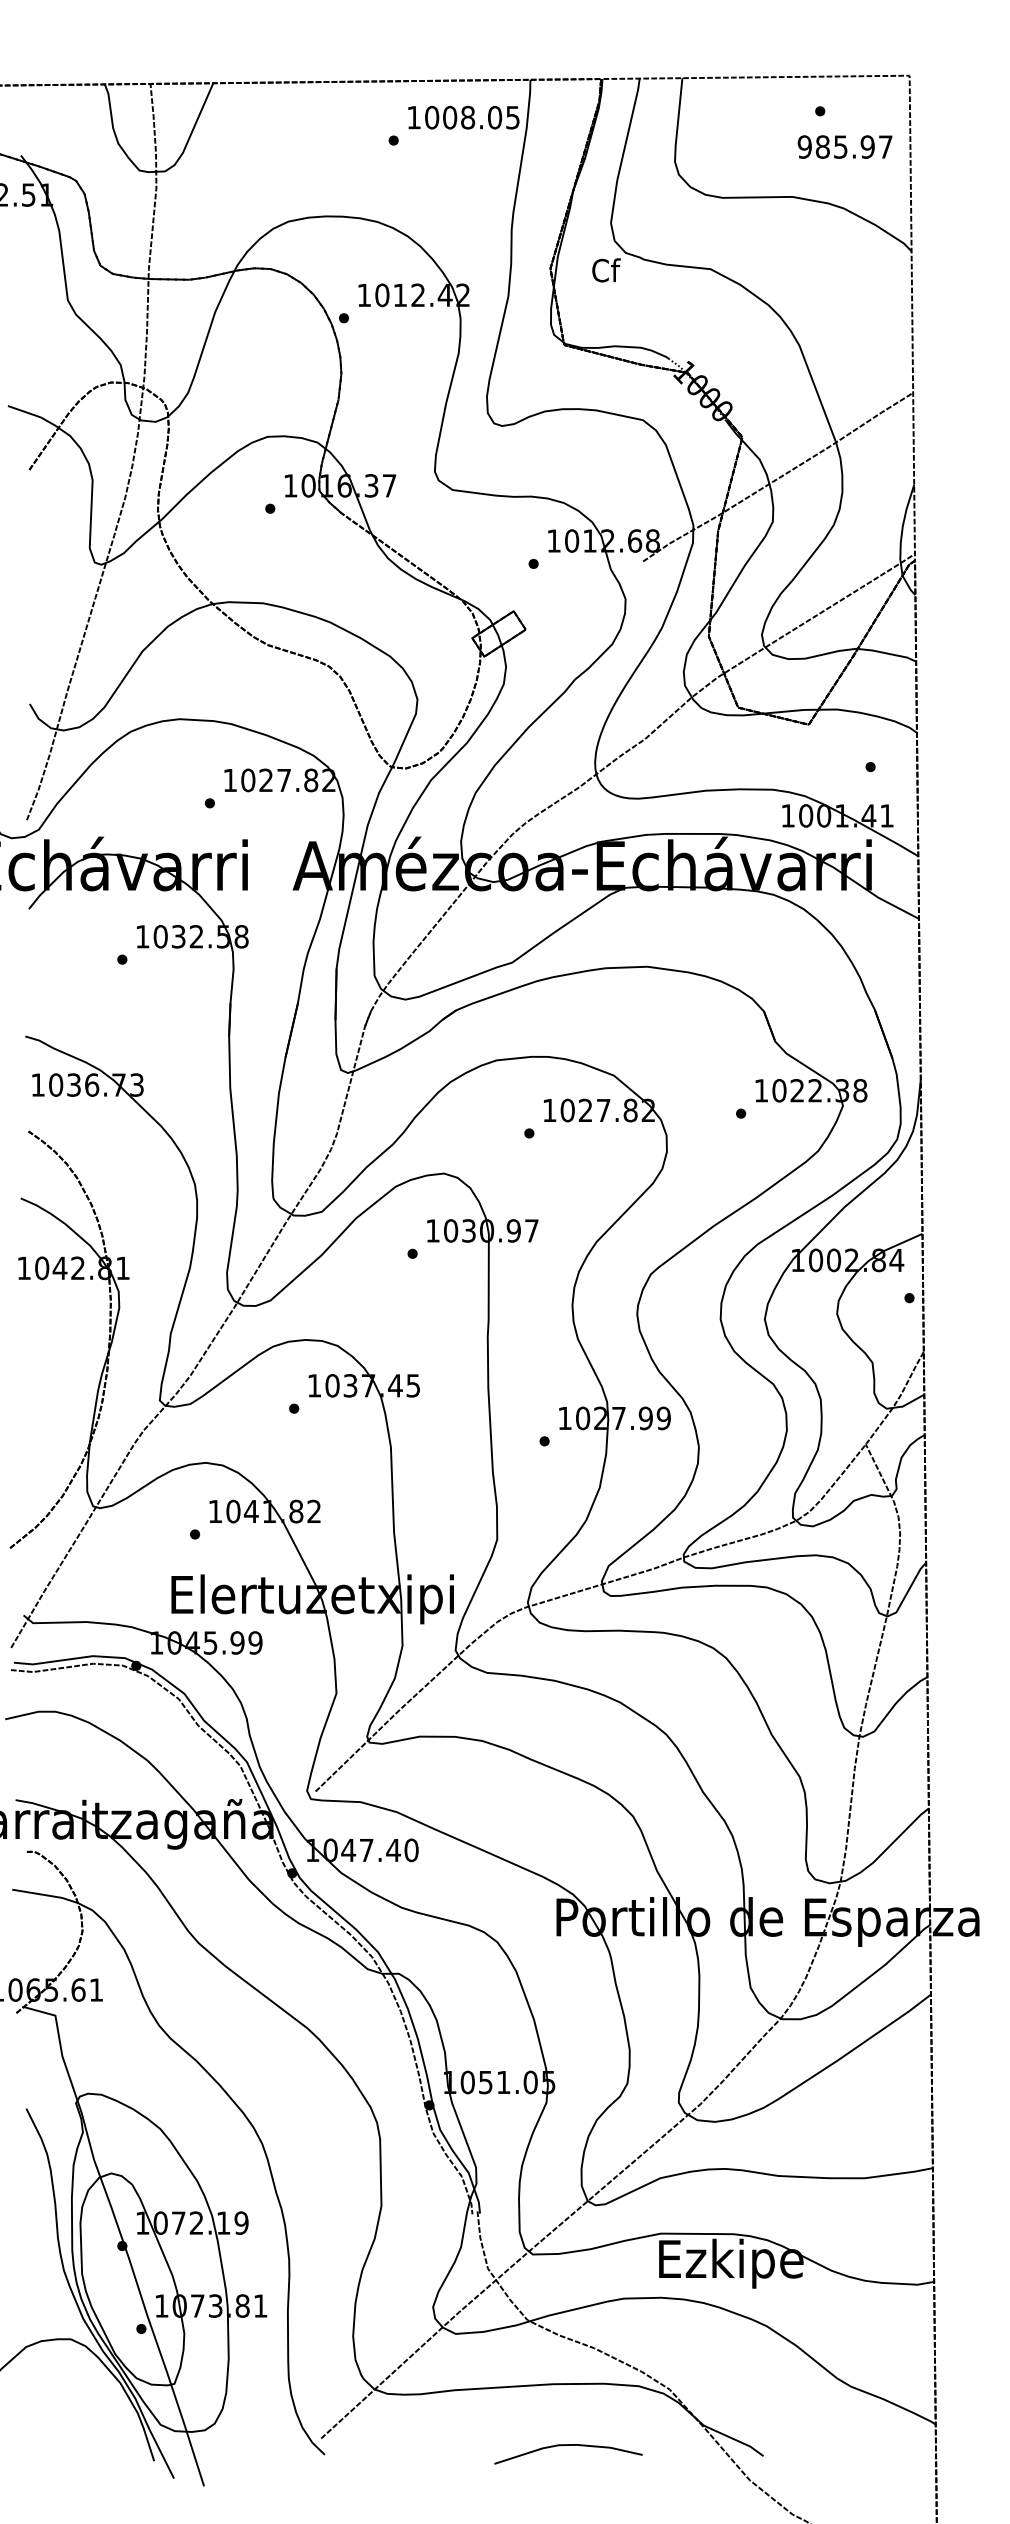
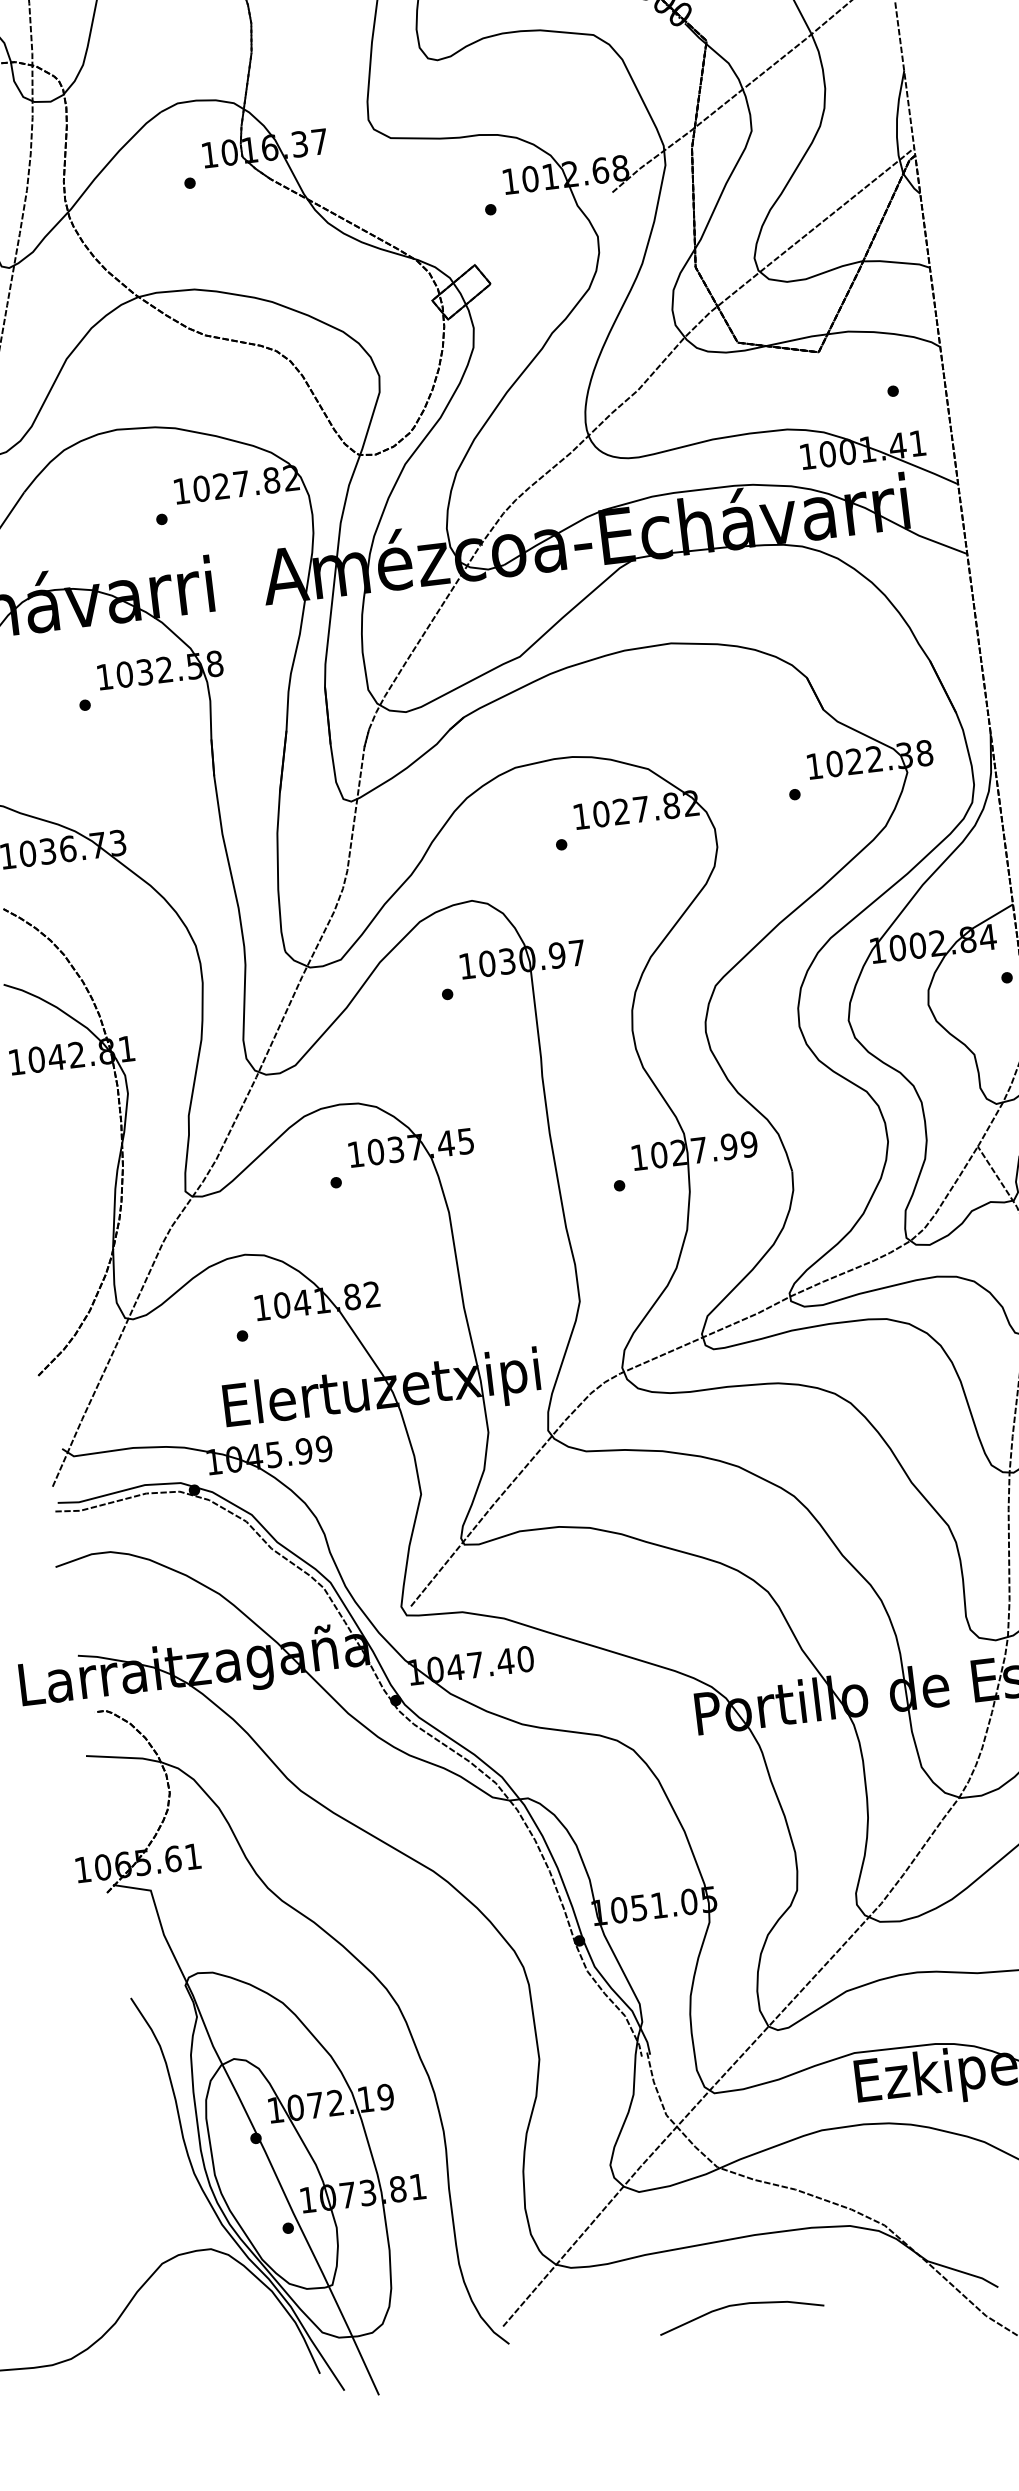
curve: (568, 2445) -> (740, 2304), moved

